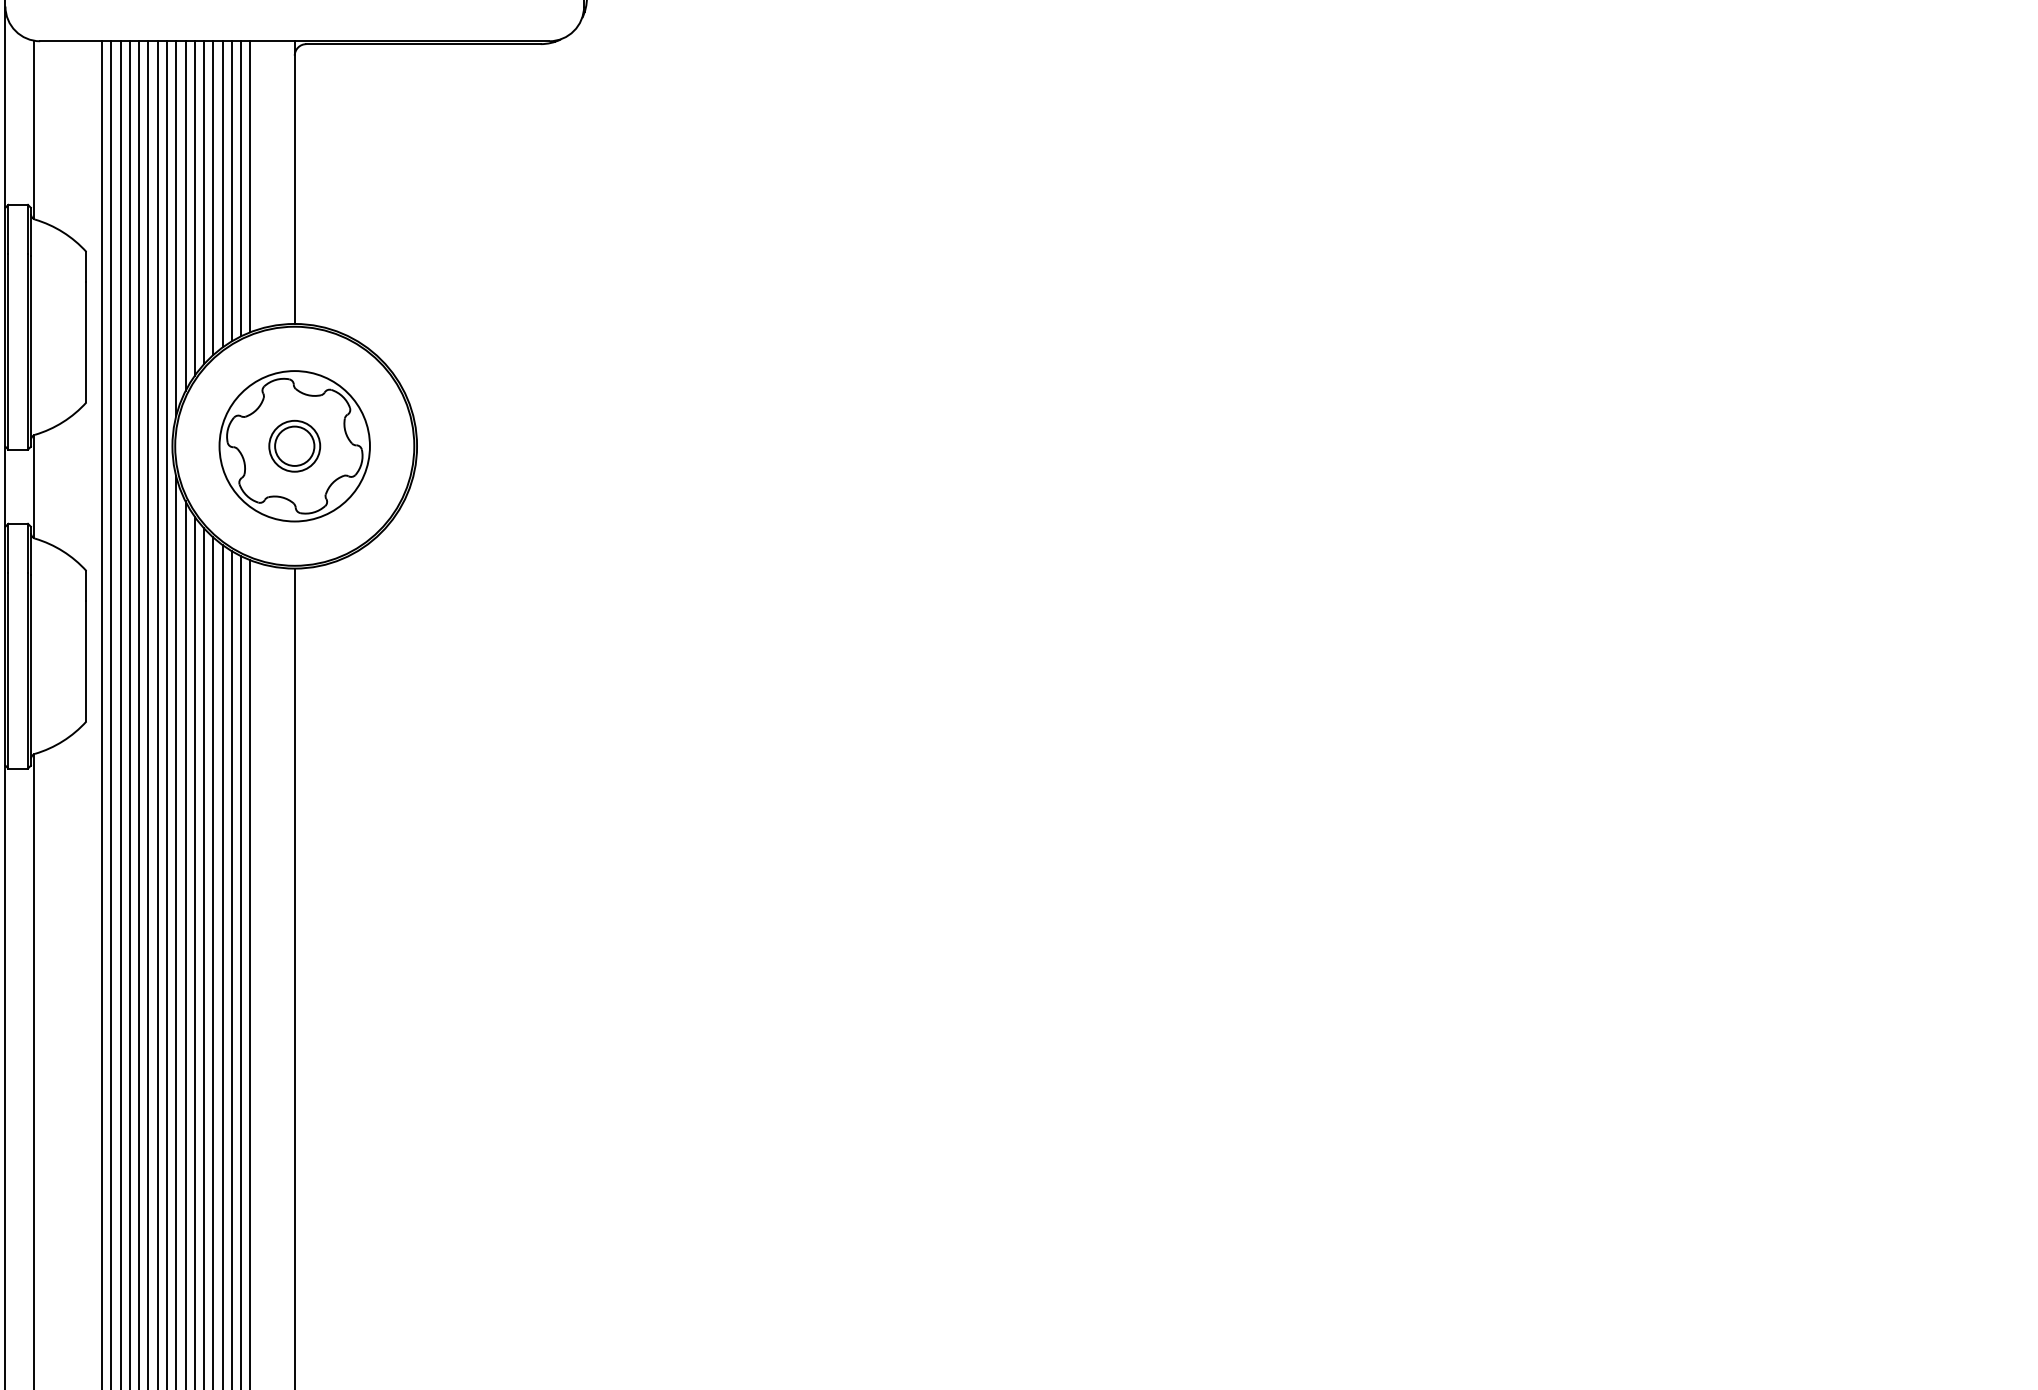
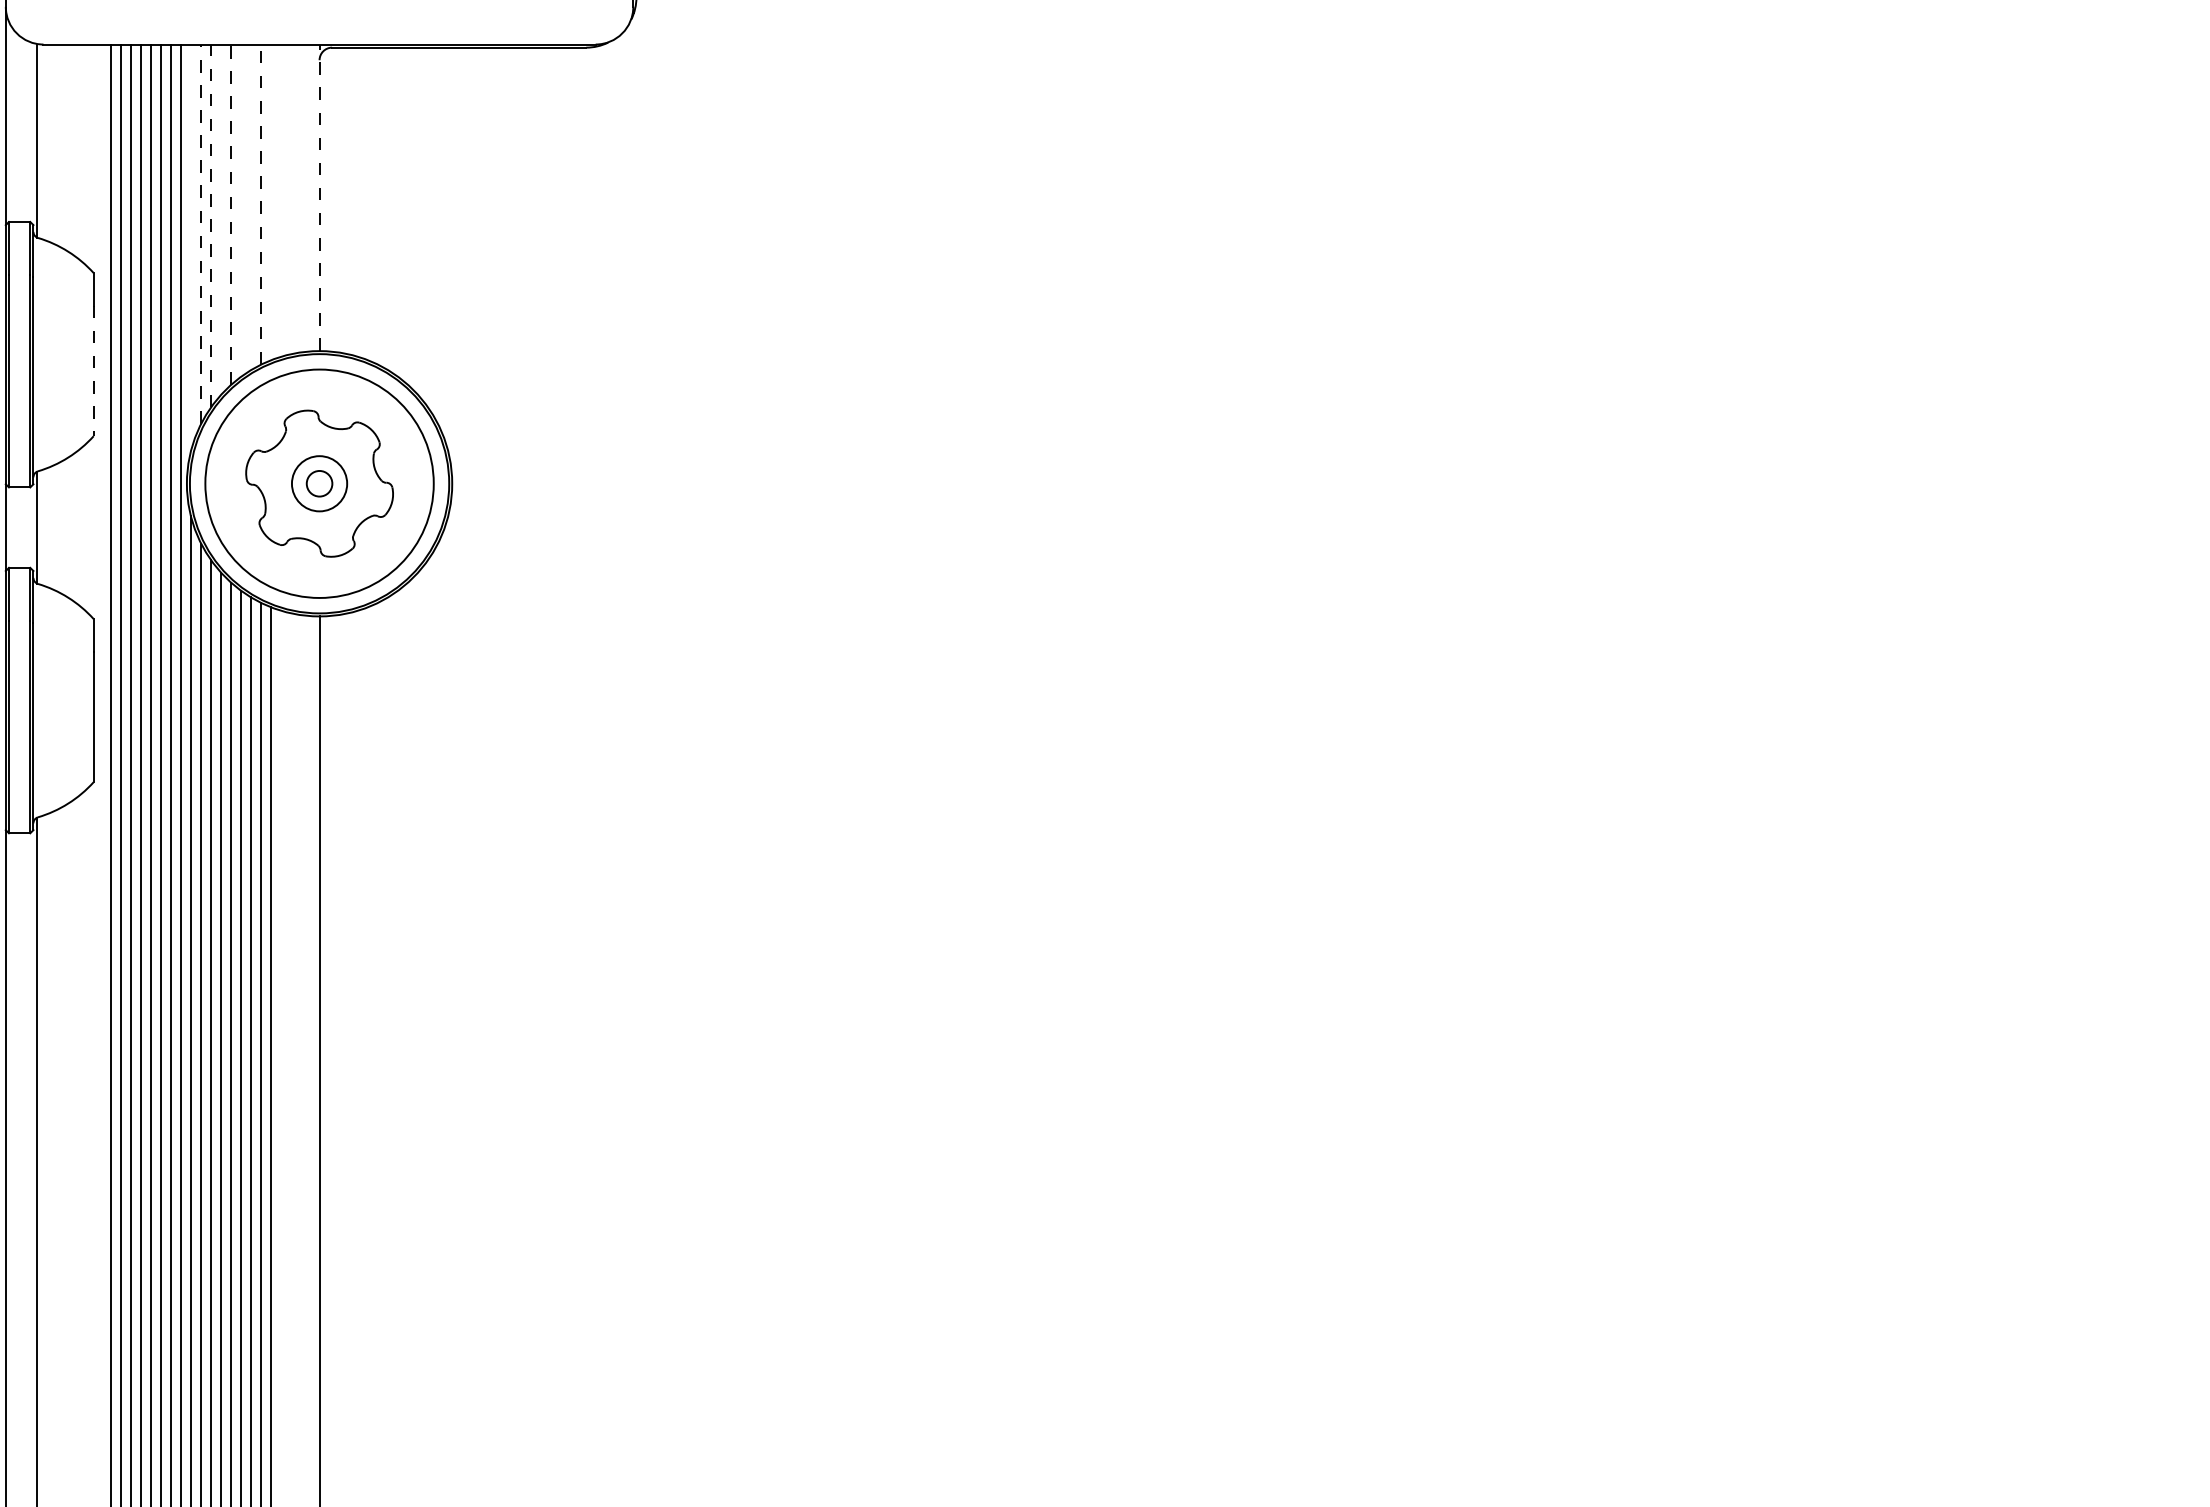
line: (294, 182) -> (319, 197), solid -> dashed
line: (250, 186) -> (271, 202), removed
line: (241, 188) -> (261, 204), solid -> dashed
line: (231, 191) -> (251, 207), removed
line: (222, 194) -> (241, 210), removed
line: (213, 197) -> (231, 214), solid -> dashed
line: (204, 202) -> (221, 219), removed
line: (195, 208) -> (211, 225), solid -> dashed
line: (185, 216) -> (201, 234), solid -> dashed
line: (175, 228) -> (190, 247), removed
line: (86, 342) -> (93, 371), solid -> dashed
circle: (294, 446) -> (319, 483), size x0.6
circle: (294, 446) -> (319, 483), size x1.4

